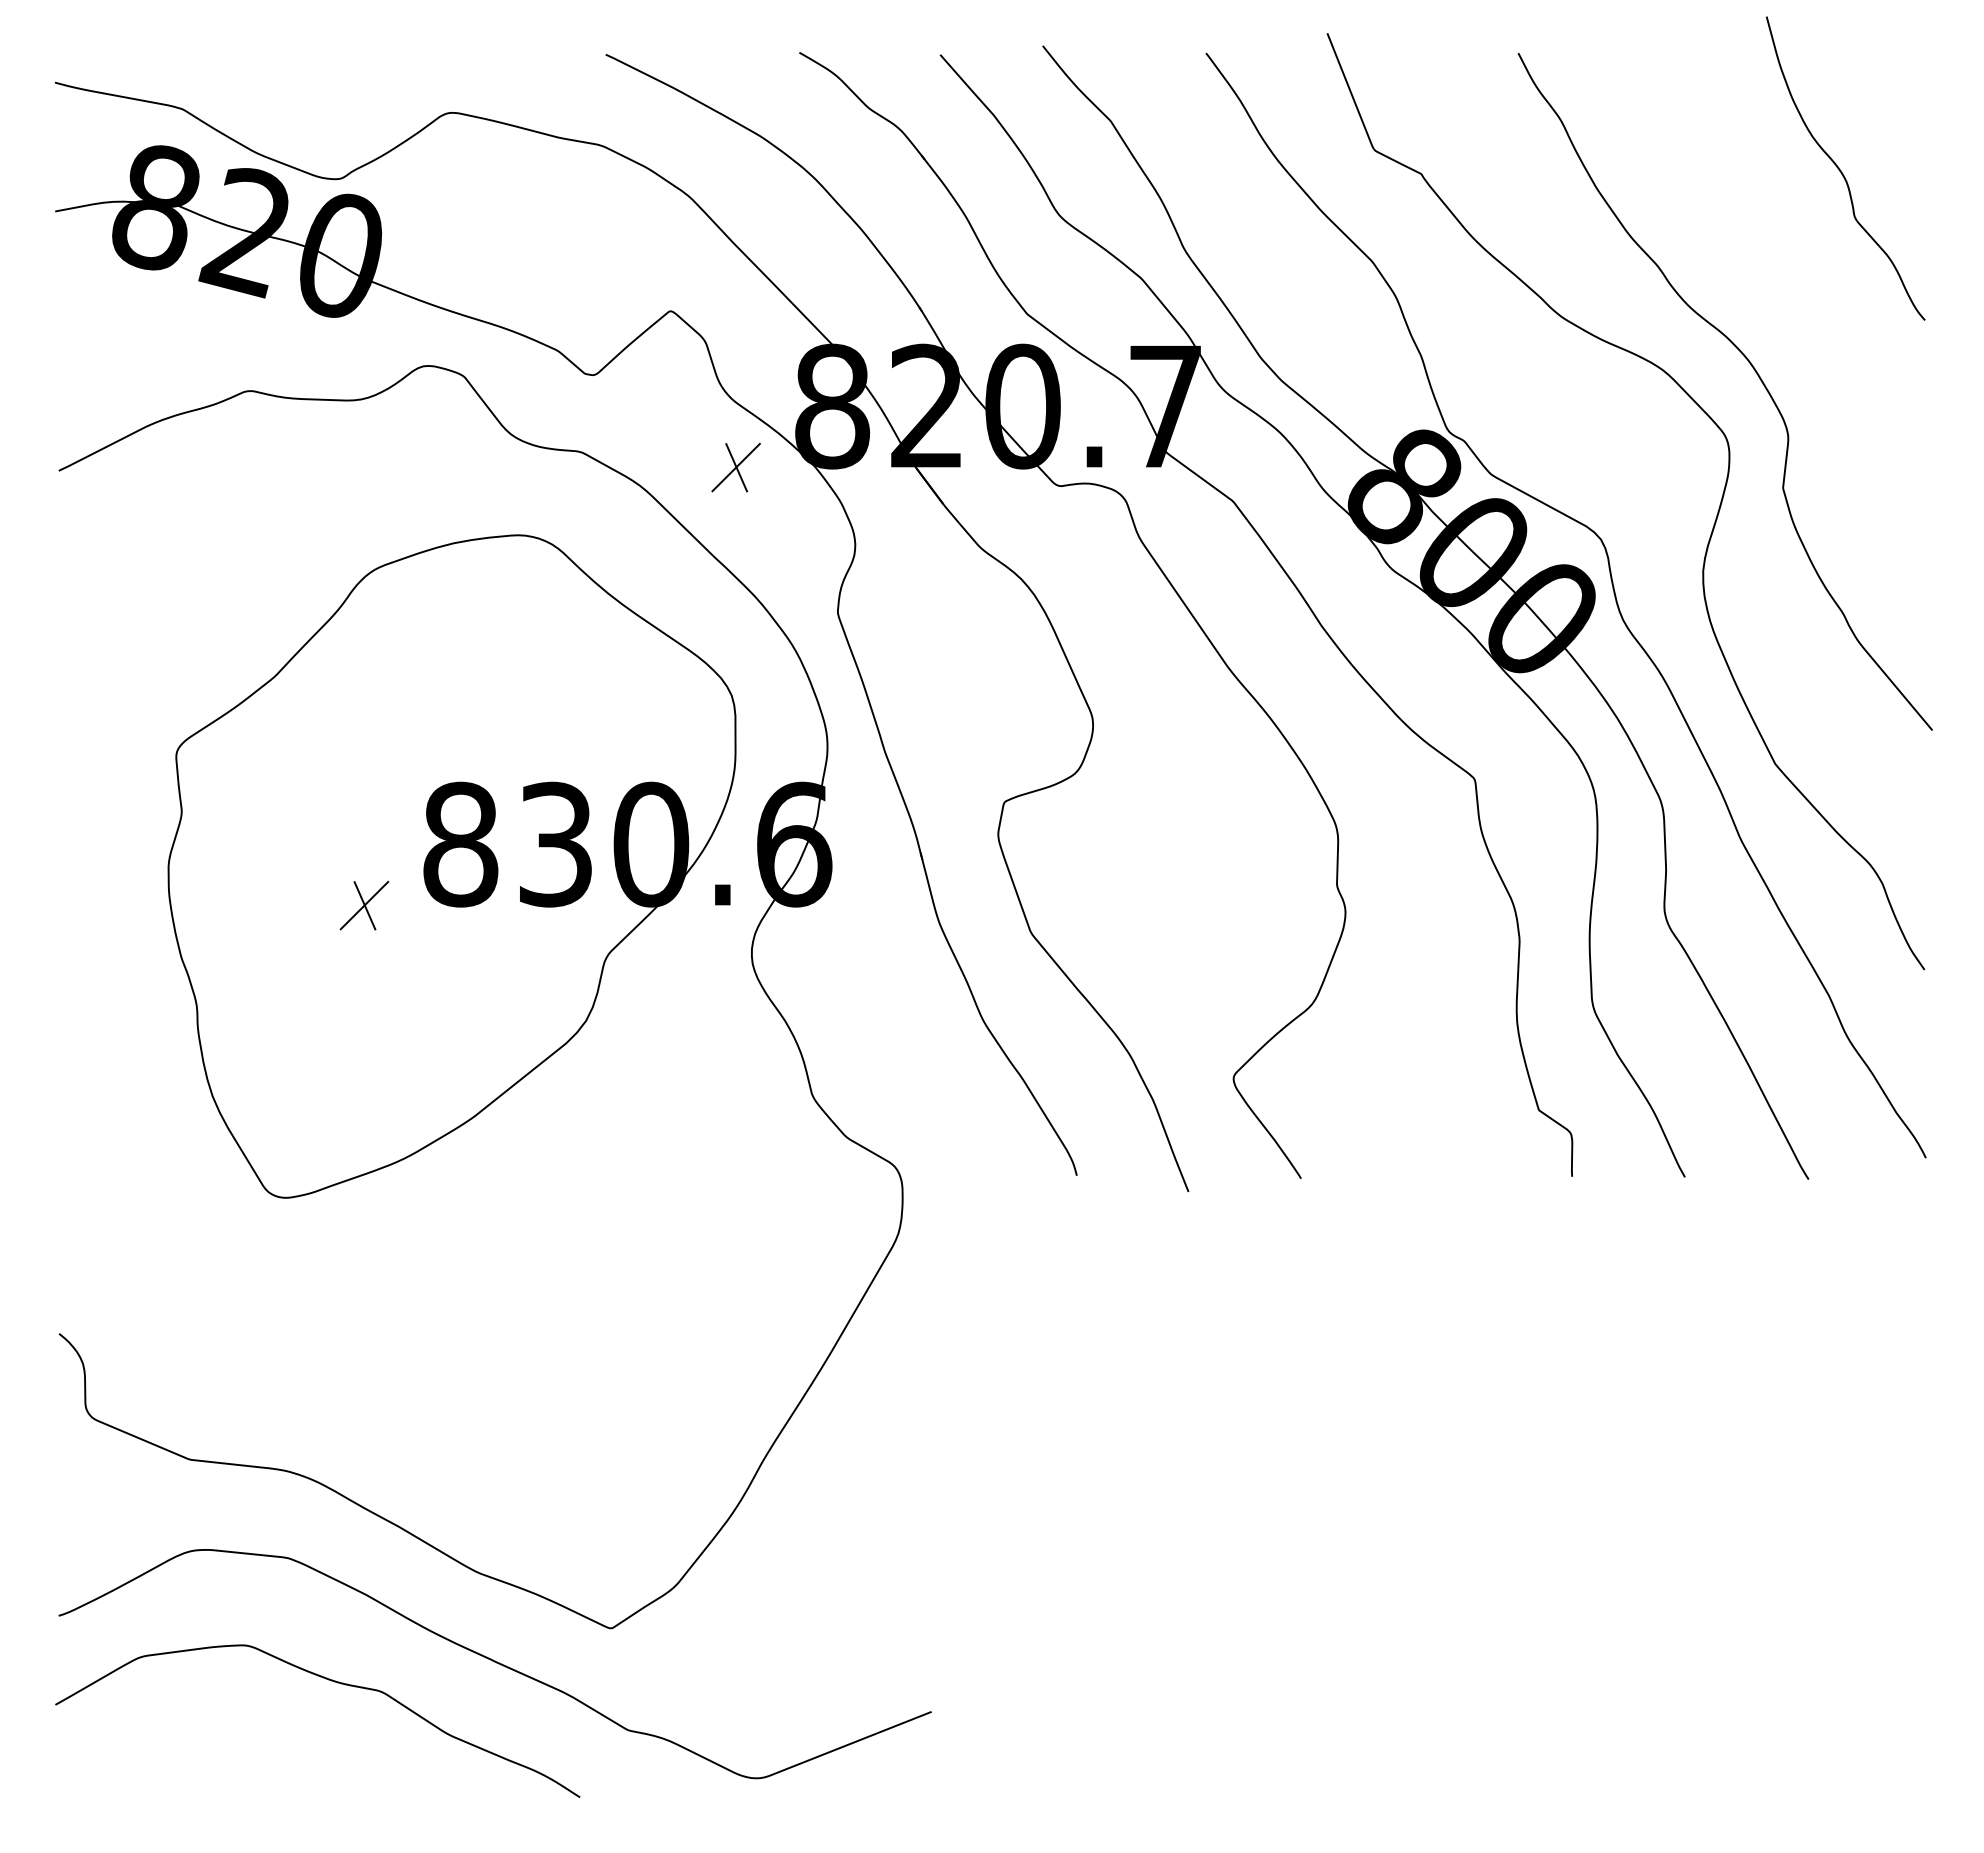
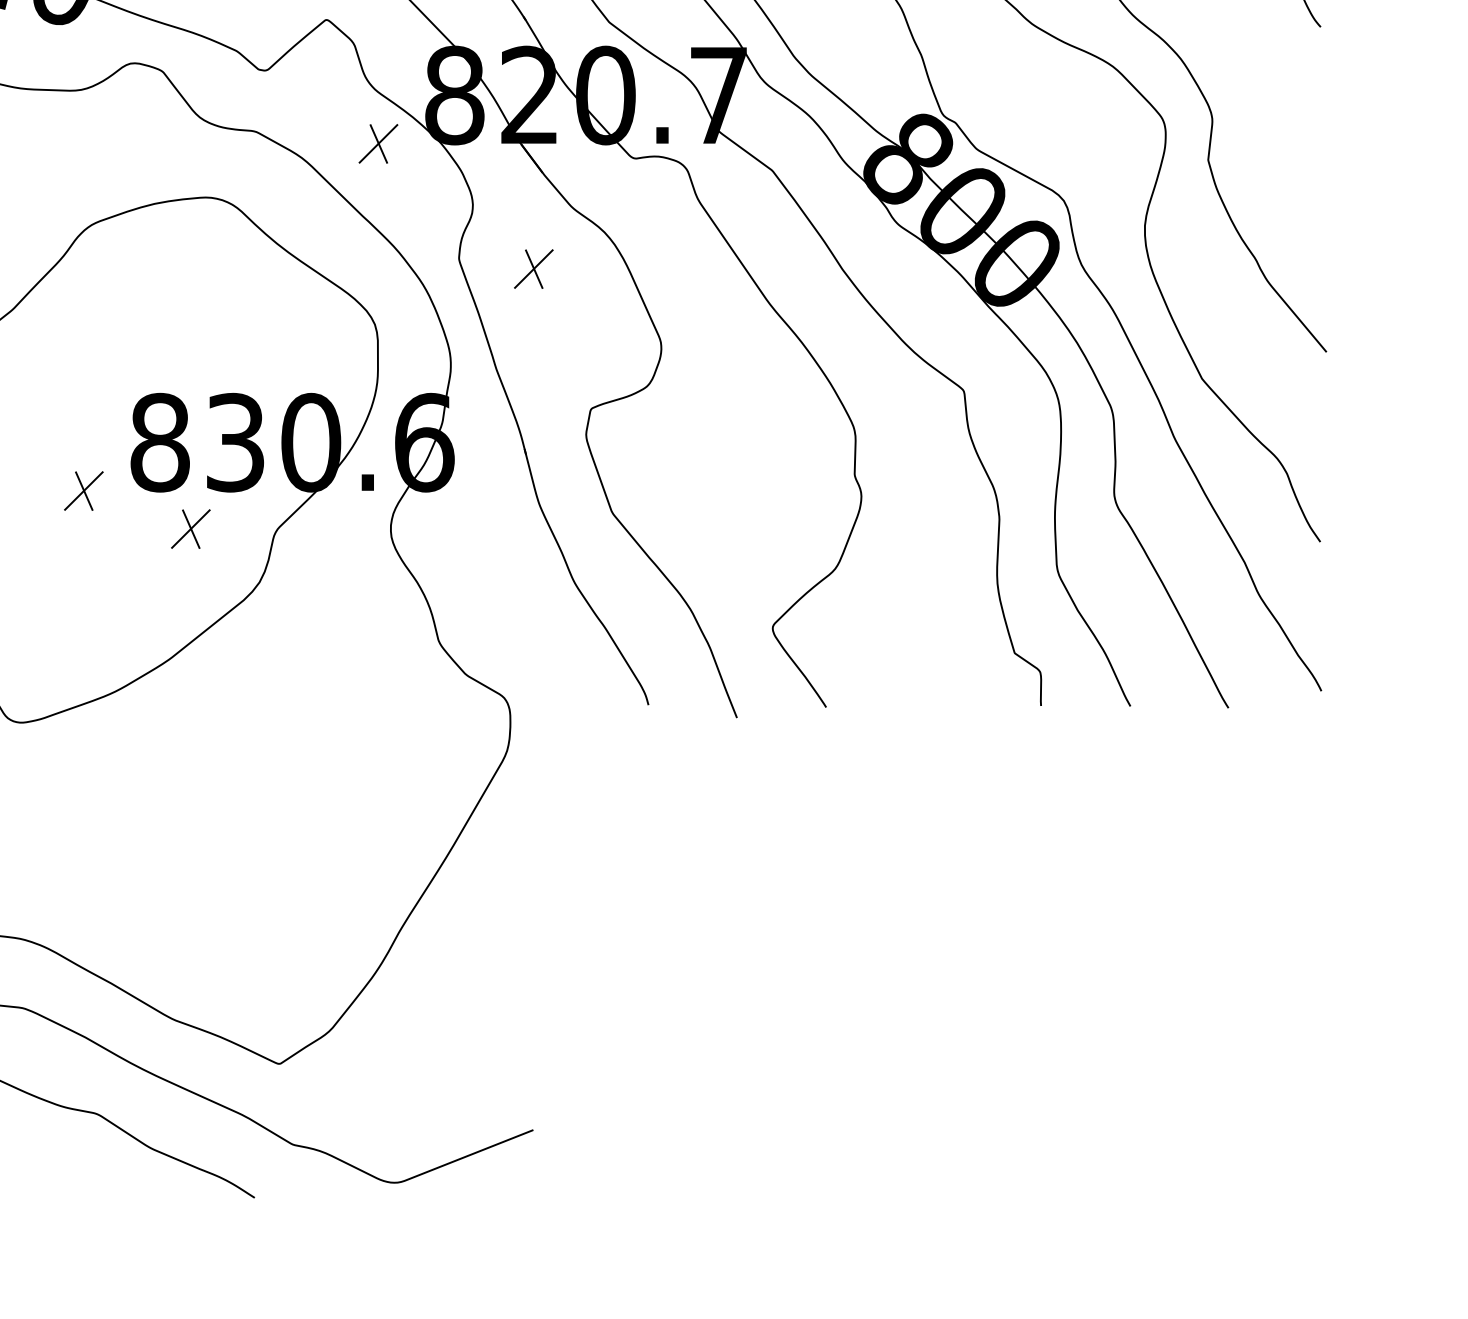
part: (931, 625) -> (533, 269), added
part: (499, 953) -> (190, 529), added

